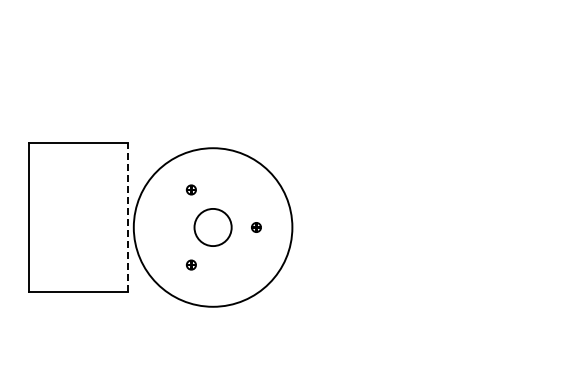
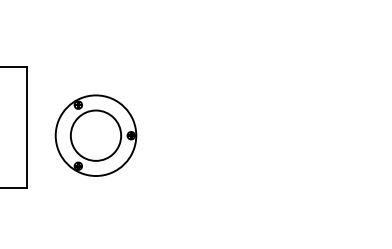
line: (127, 217) -> (26, 127), dashed -> solid
circle: (212, 227) -> (95, 135), size x0.62
circle: (213, 227) -> (96, 135), size x1.67

